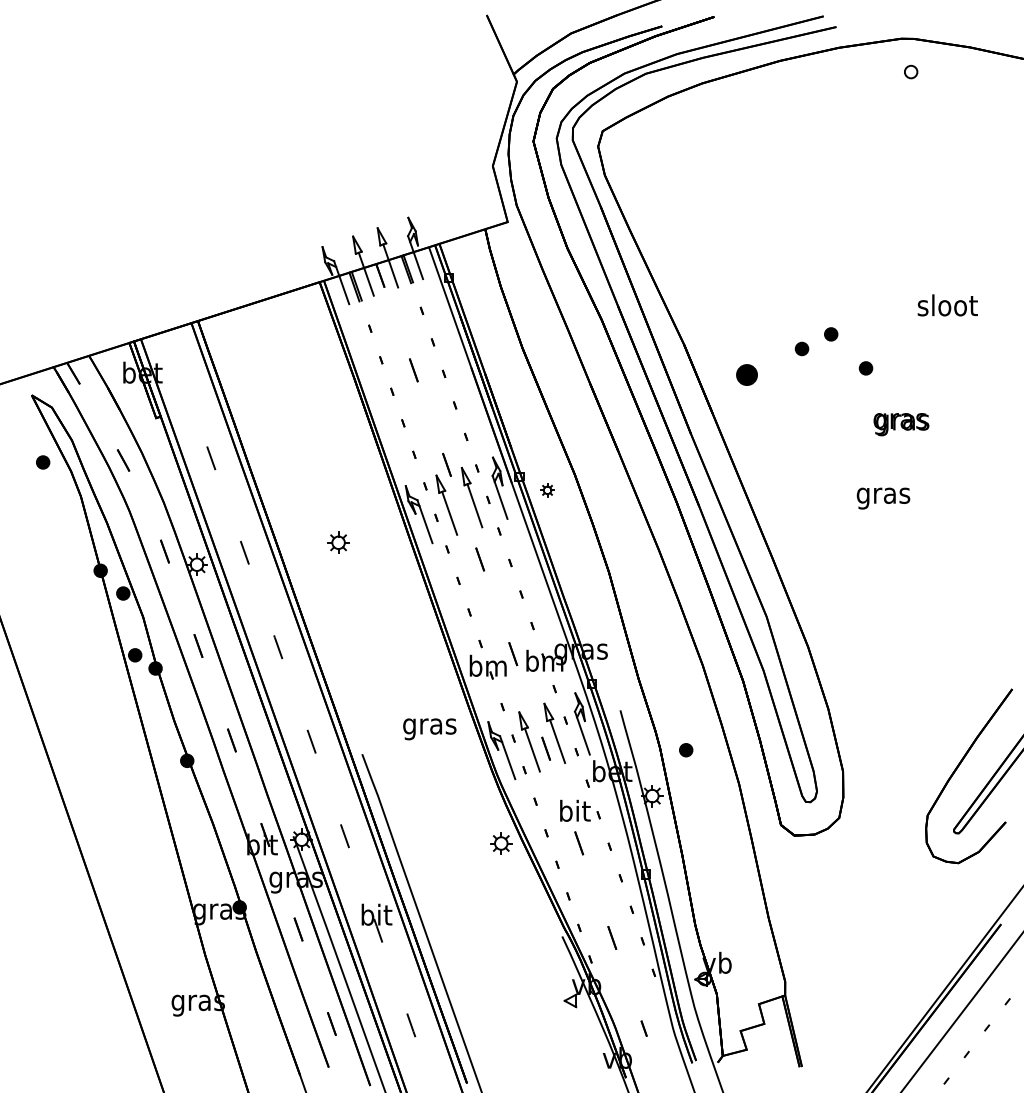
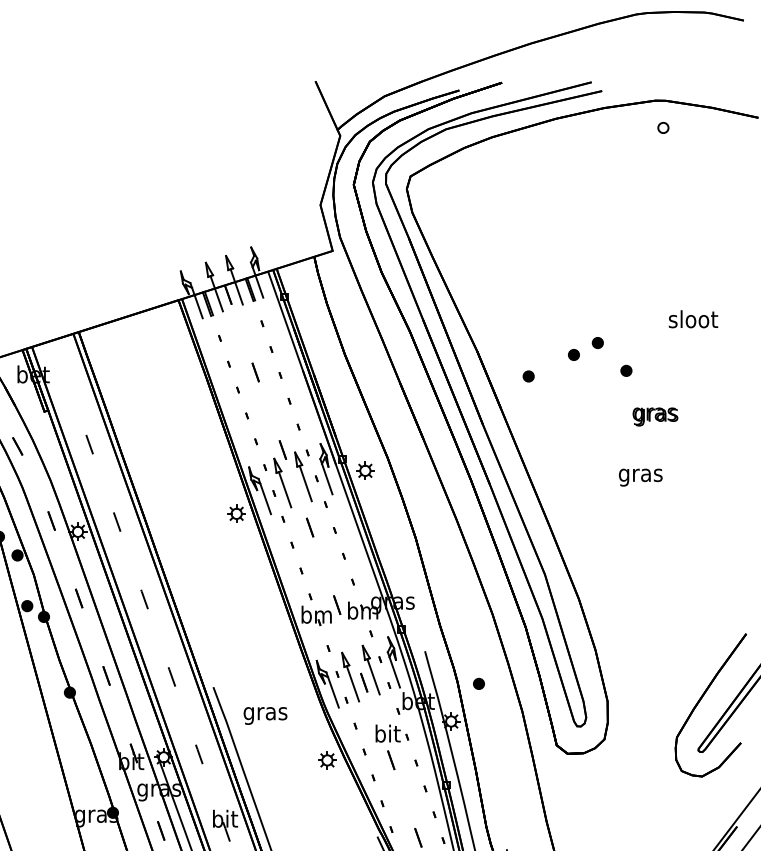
part: (746, 375) -> (528, 376), size x0.62
part: (547, 490) -> (365, 471), size x1.67
part: (338, 542) -> (236, 513), moved
text: (429, 729) -> (265, 716), moved

